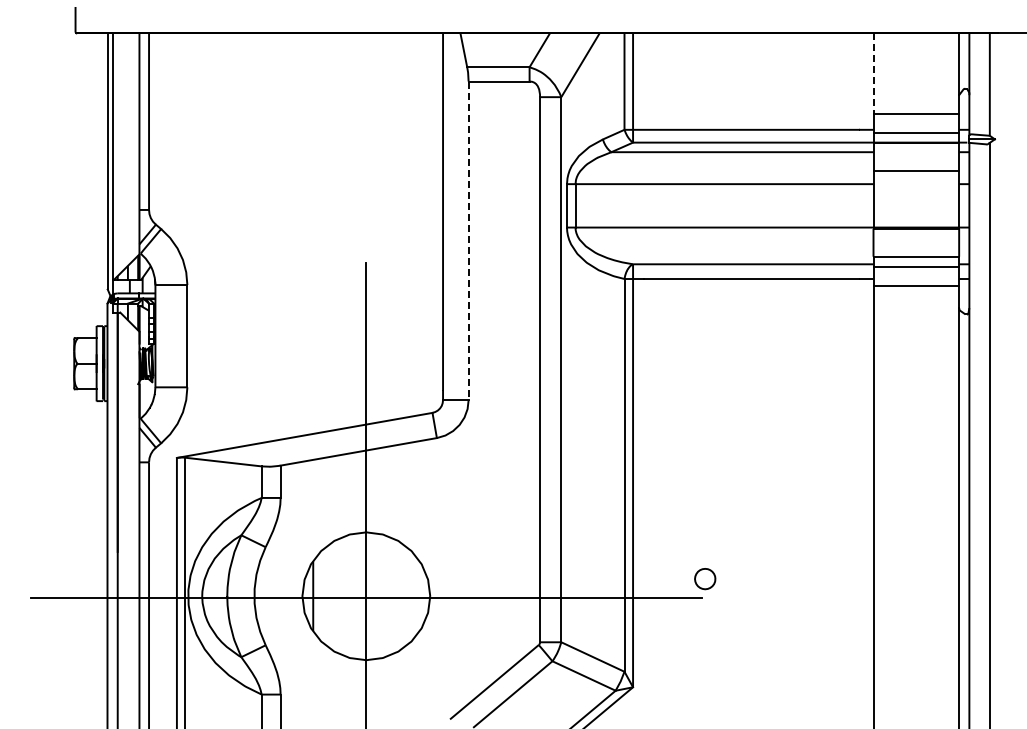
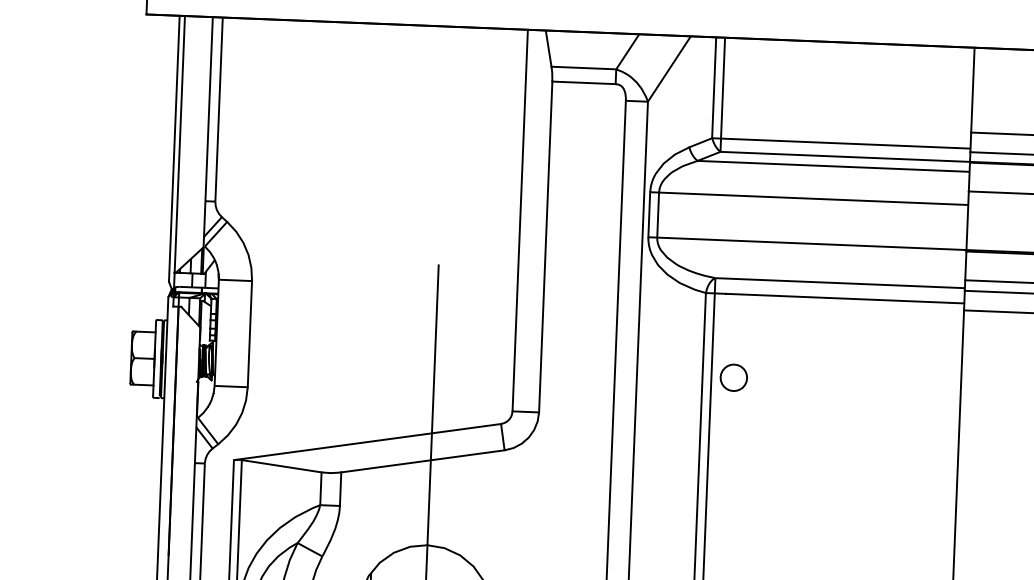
line: (873, 73) -> (972, 90), dashed -> solid
line: (468, 241) -> (545, 247), dashed -> solid
part: (654, 359) -> (733, 377), added

